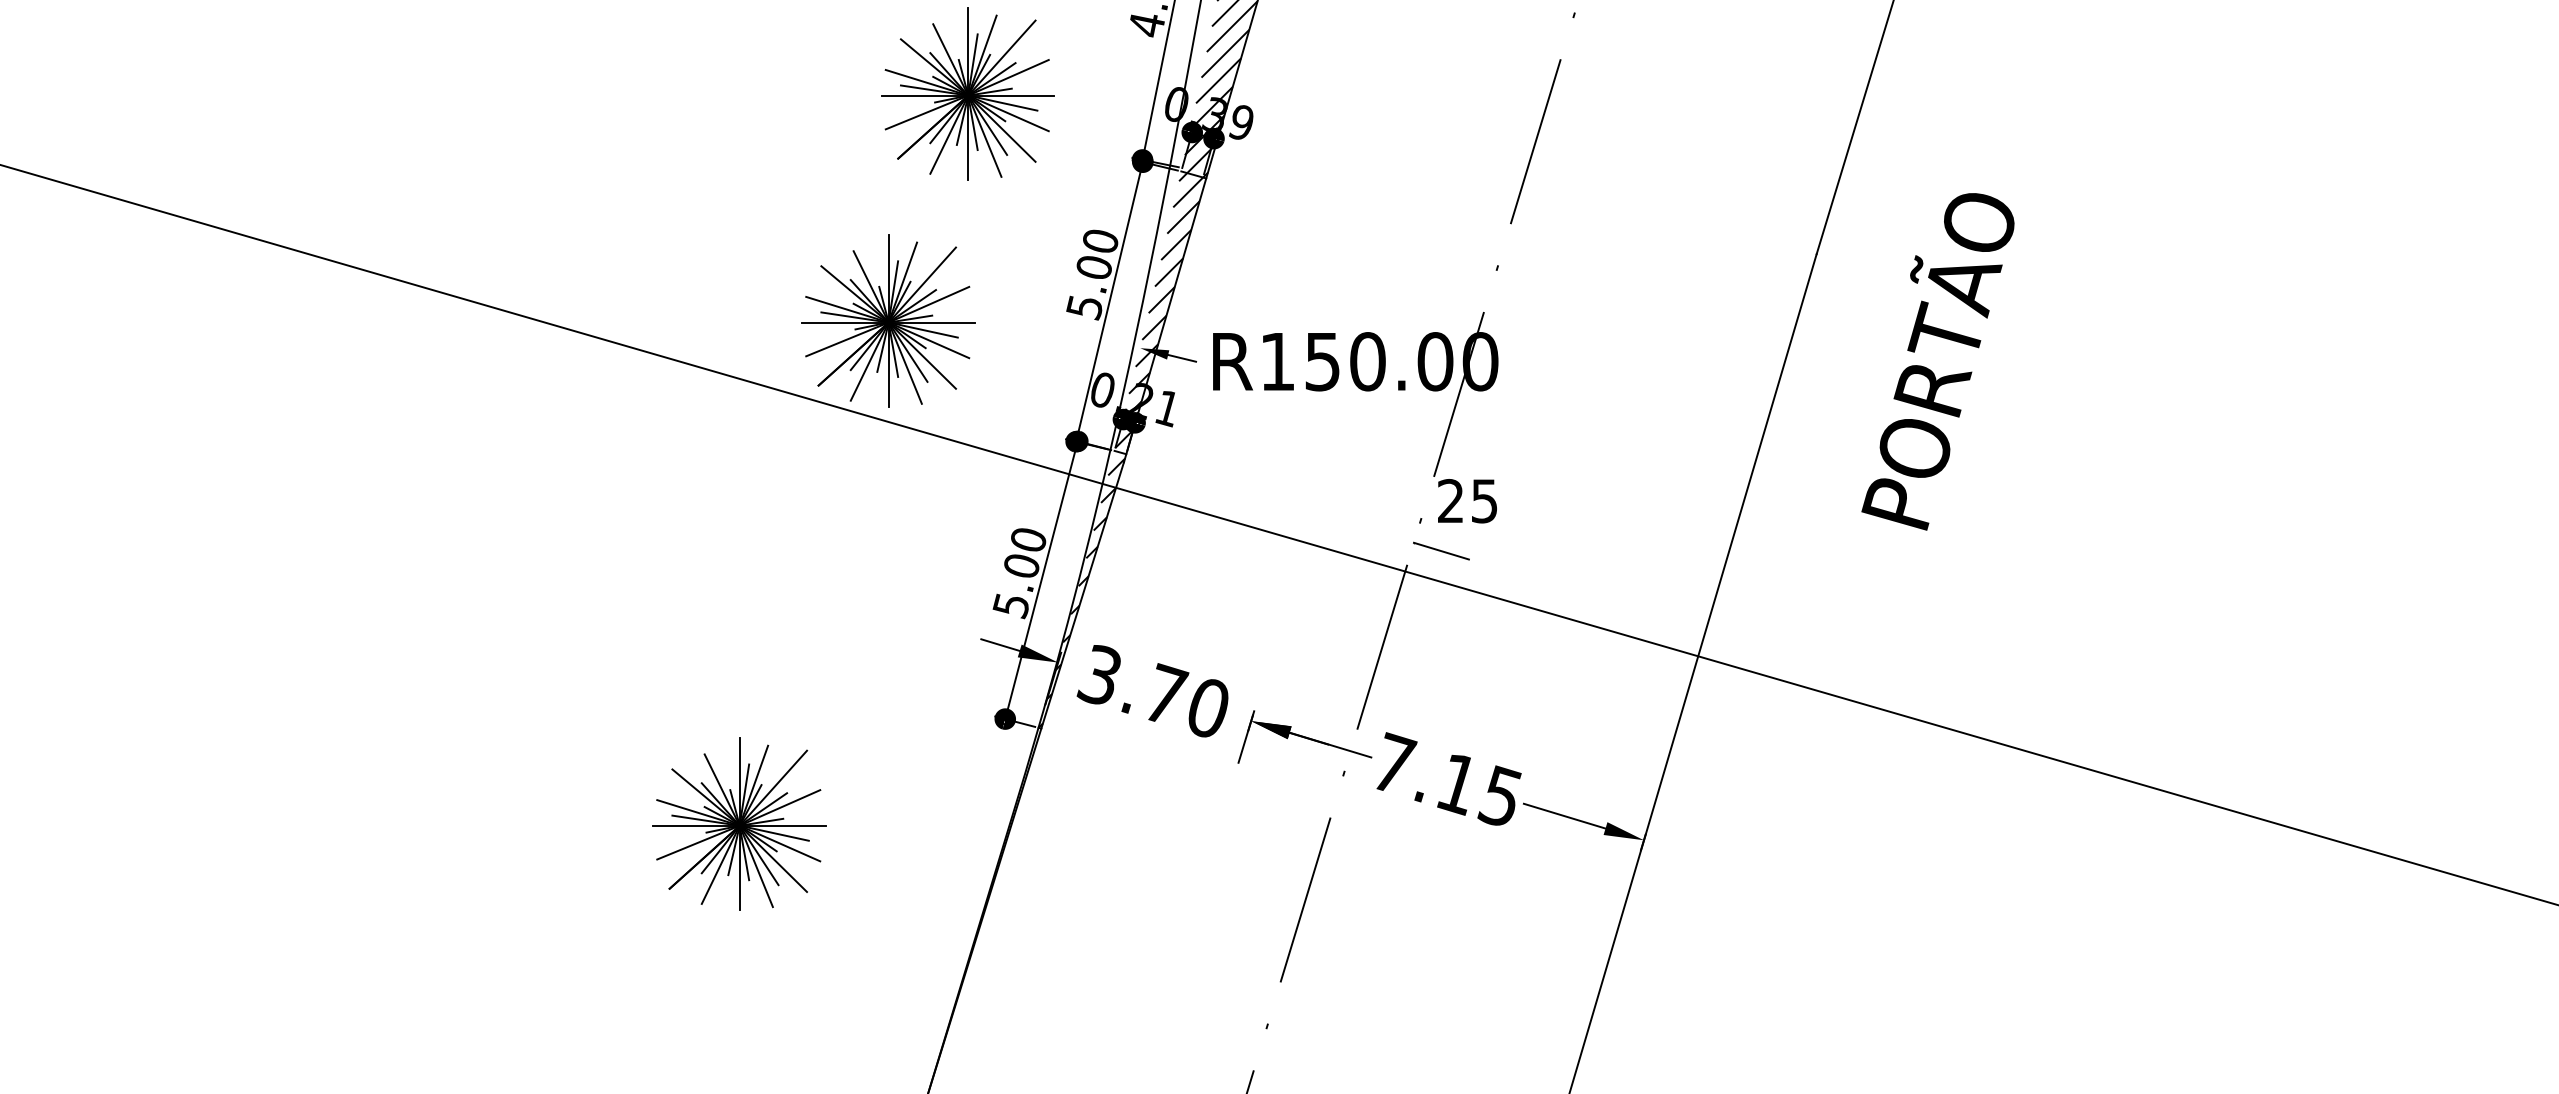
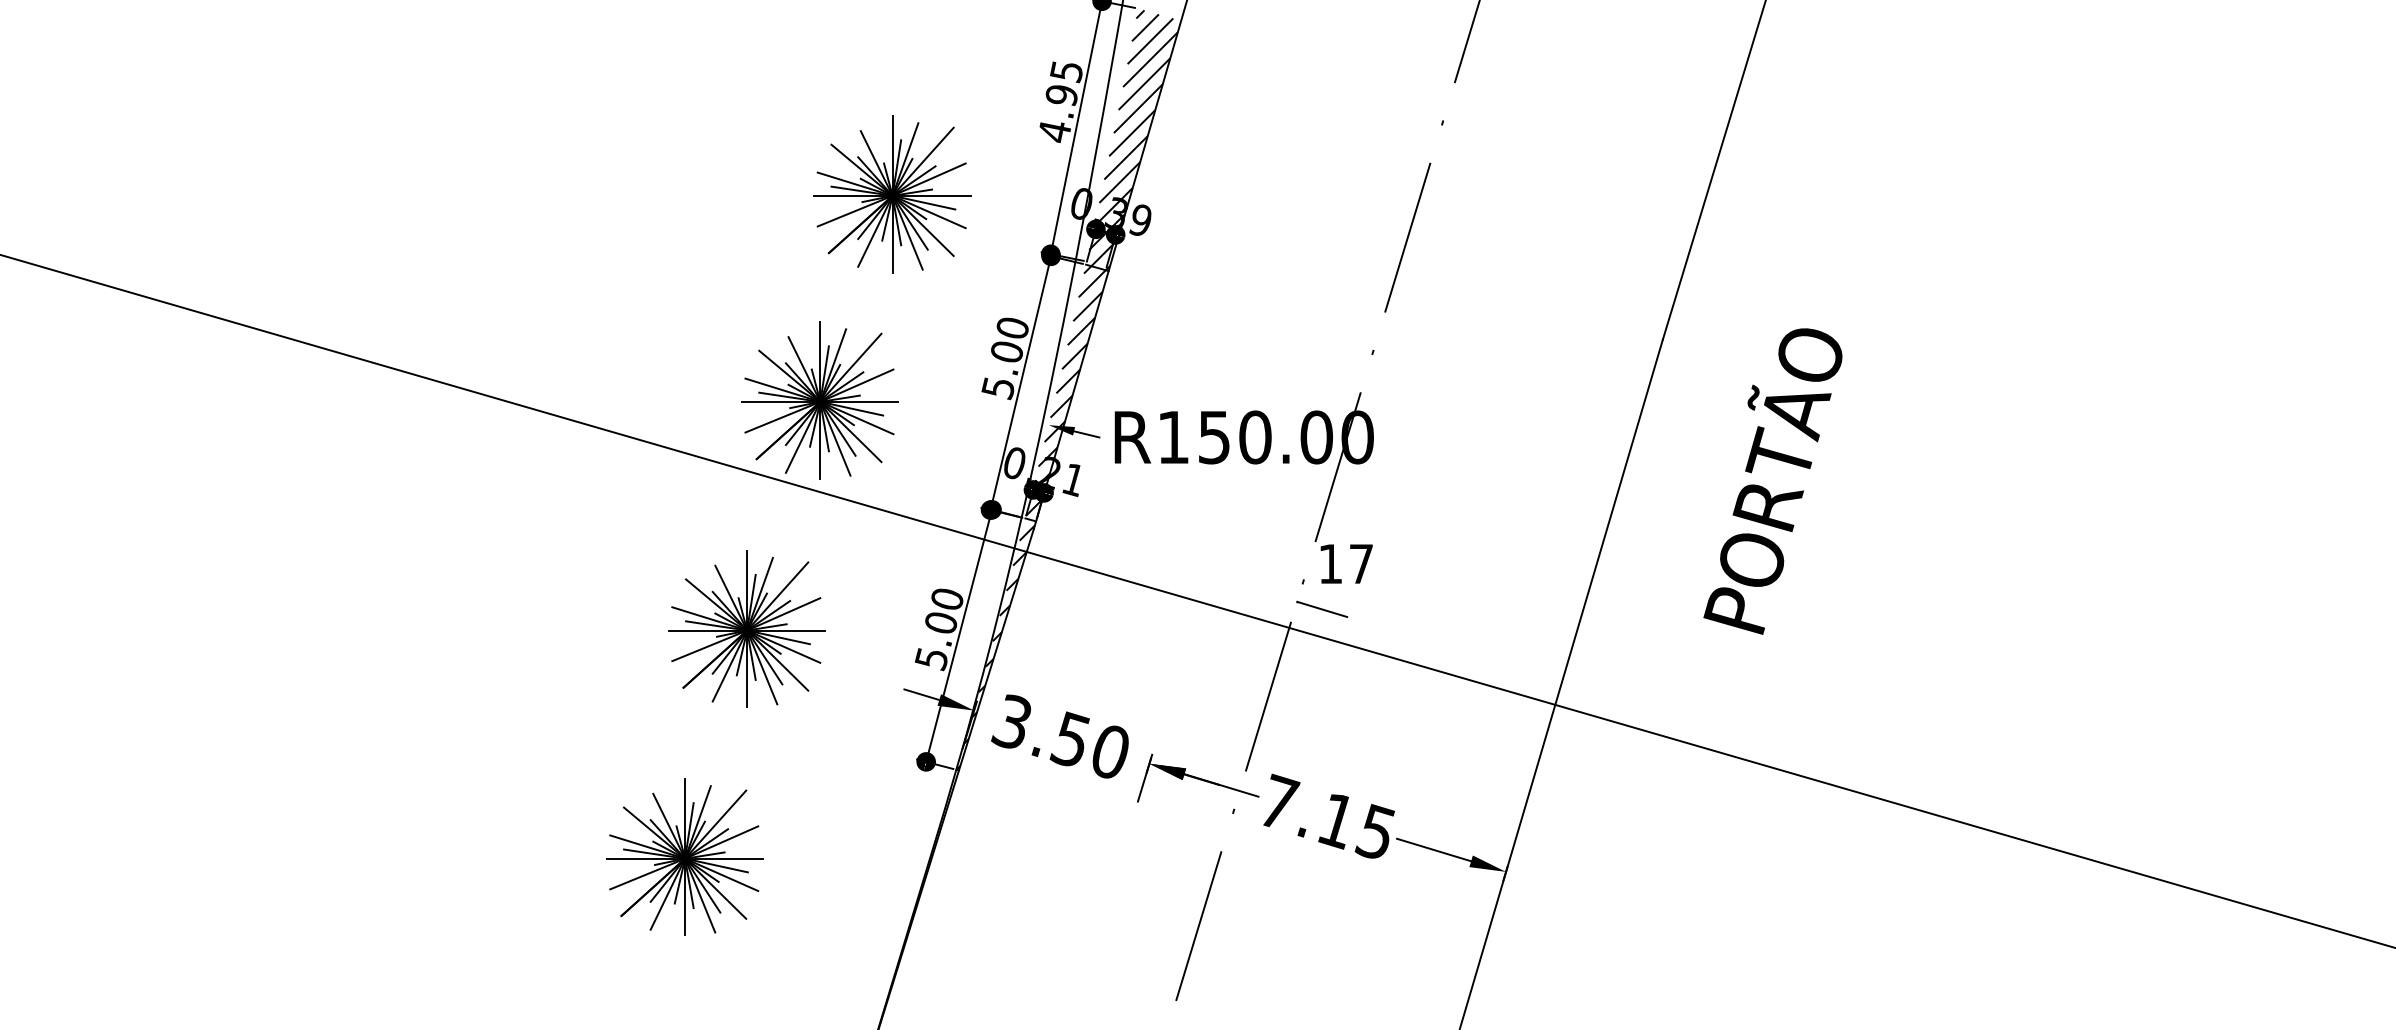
text: (1937, 361) -> (1772, 481), moved
text: (1467, 500) -> (1345, 563), 25 -> 17
part: (807, 572) -> (746, 628), added
text: (1165, 693) -> (1071, 738), 3.70 -> 3.50

